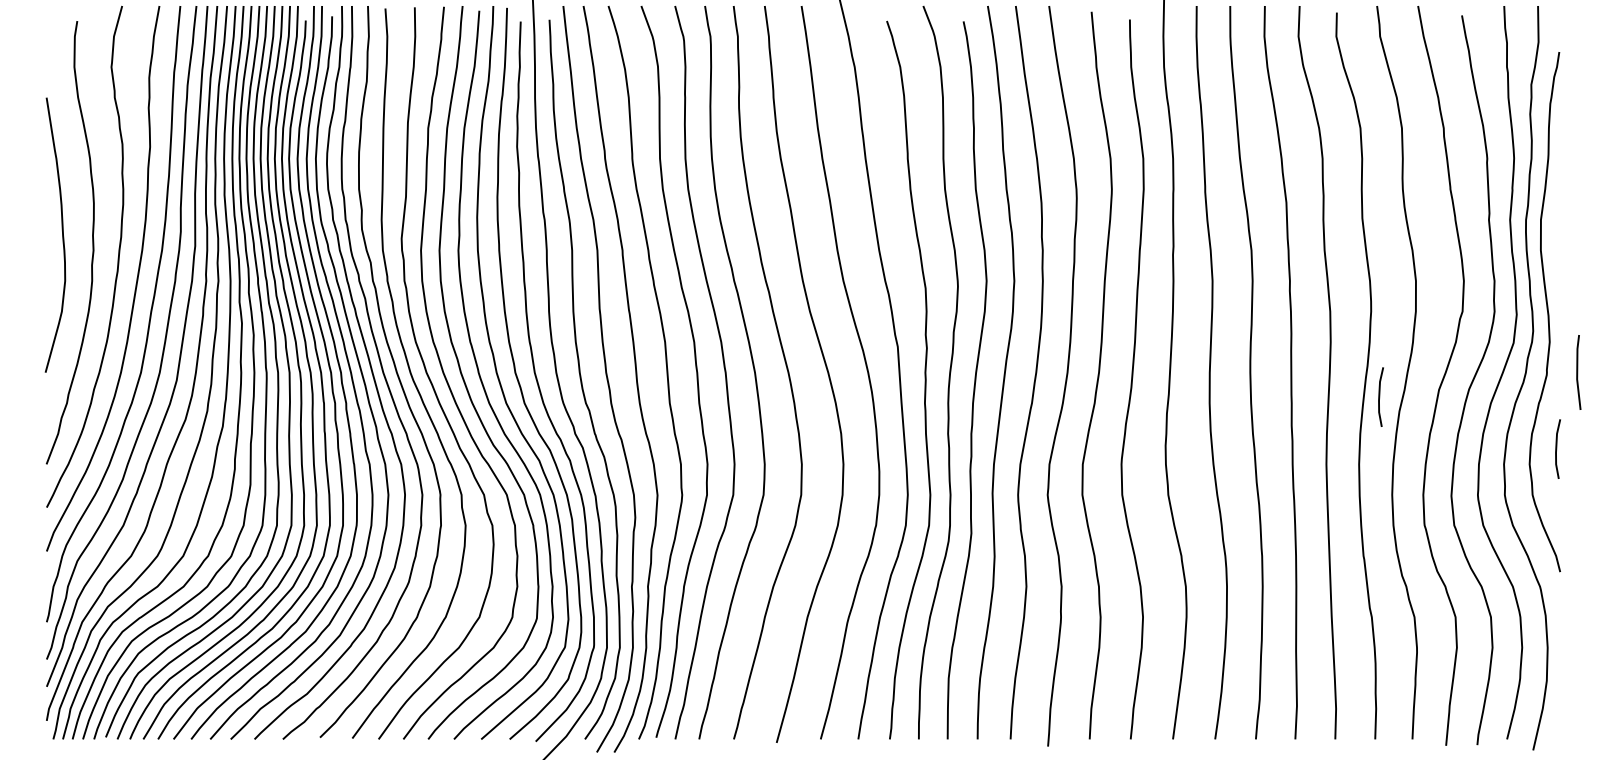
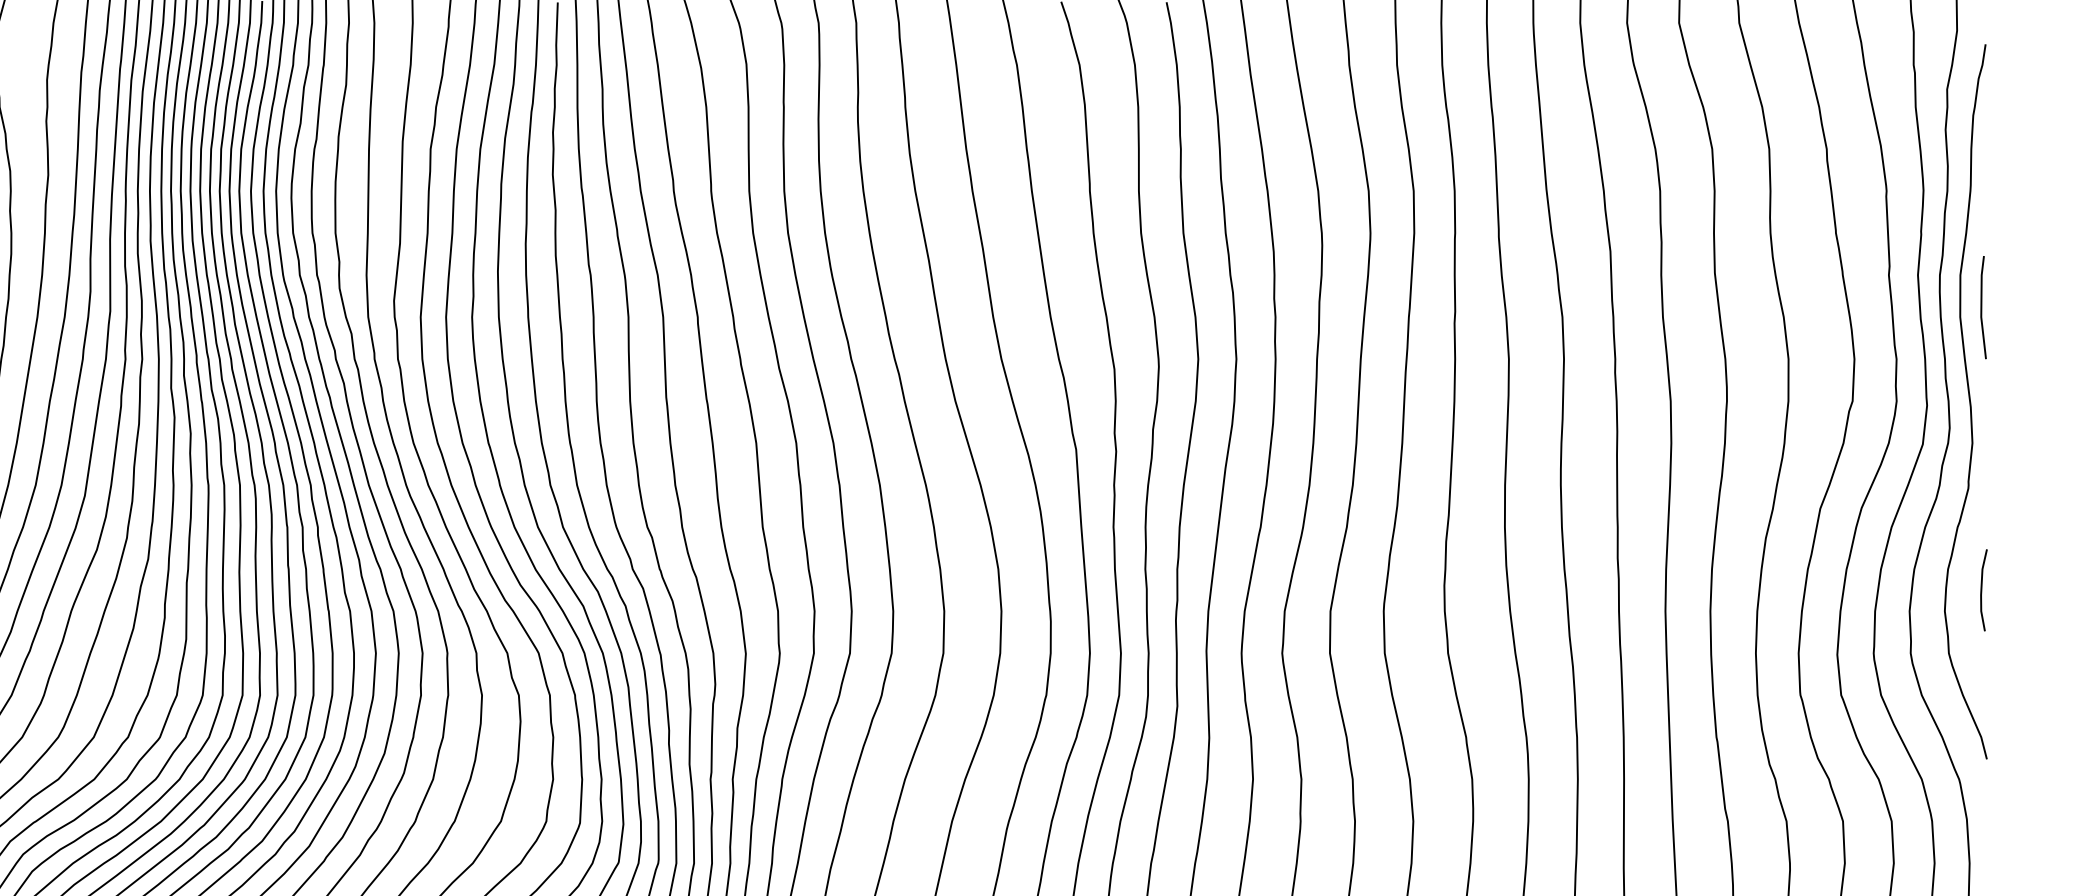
line: (1578, 372) -> (1983, 307), moved
line: (1380, 396) -> (1739, 517), removed

